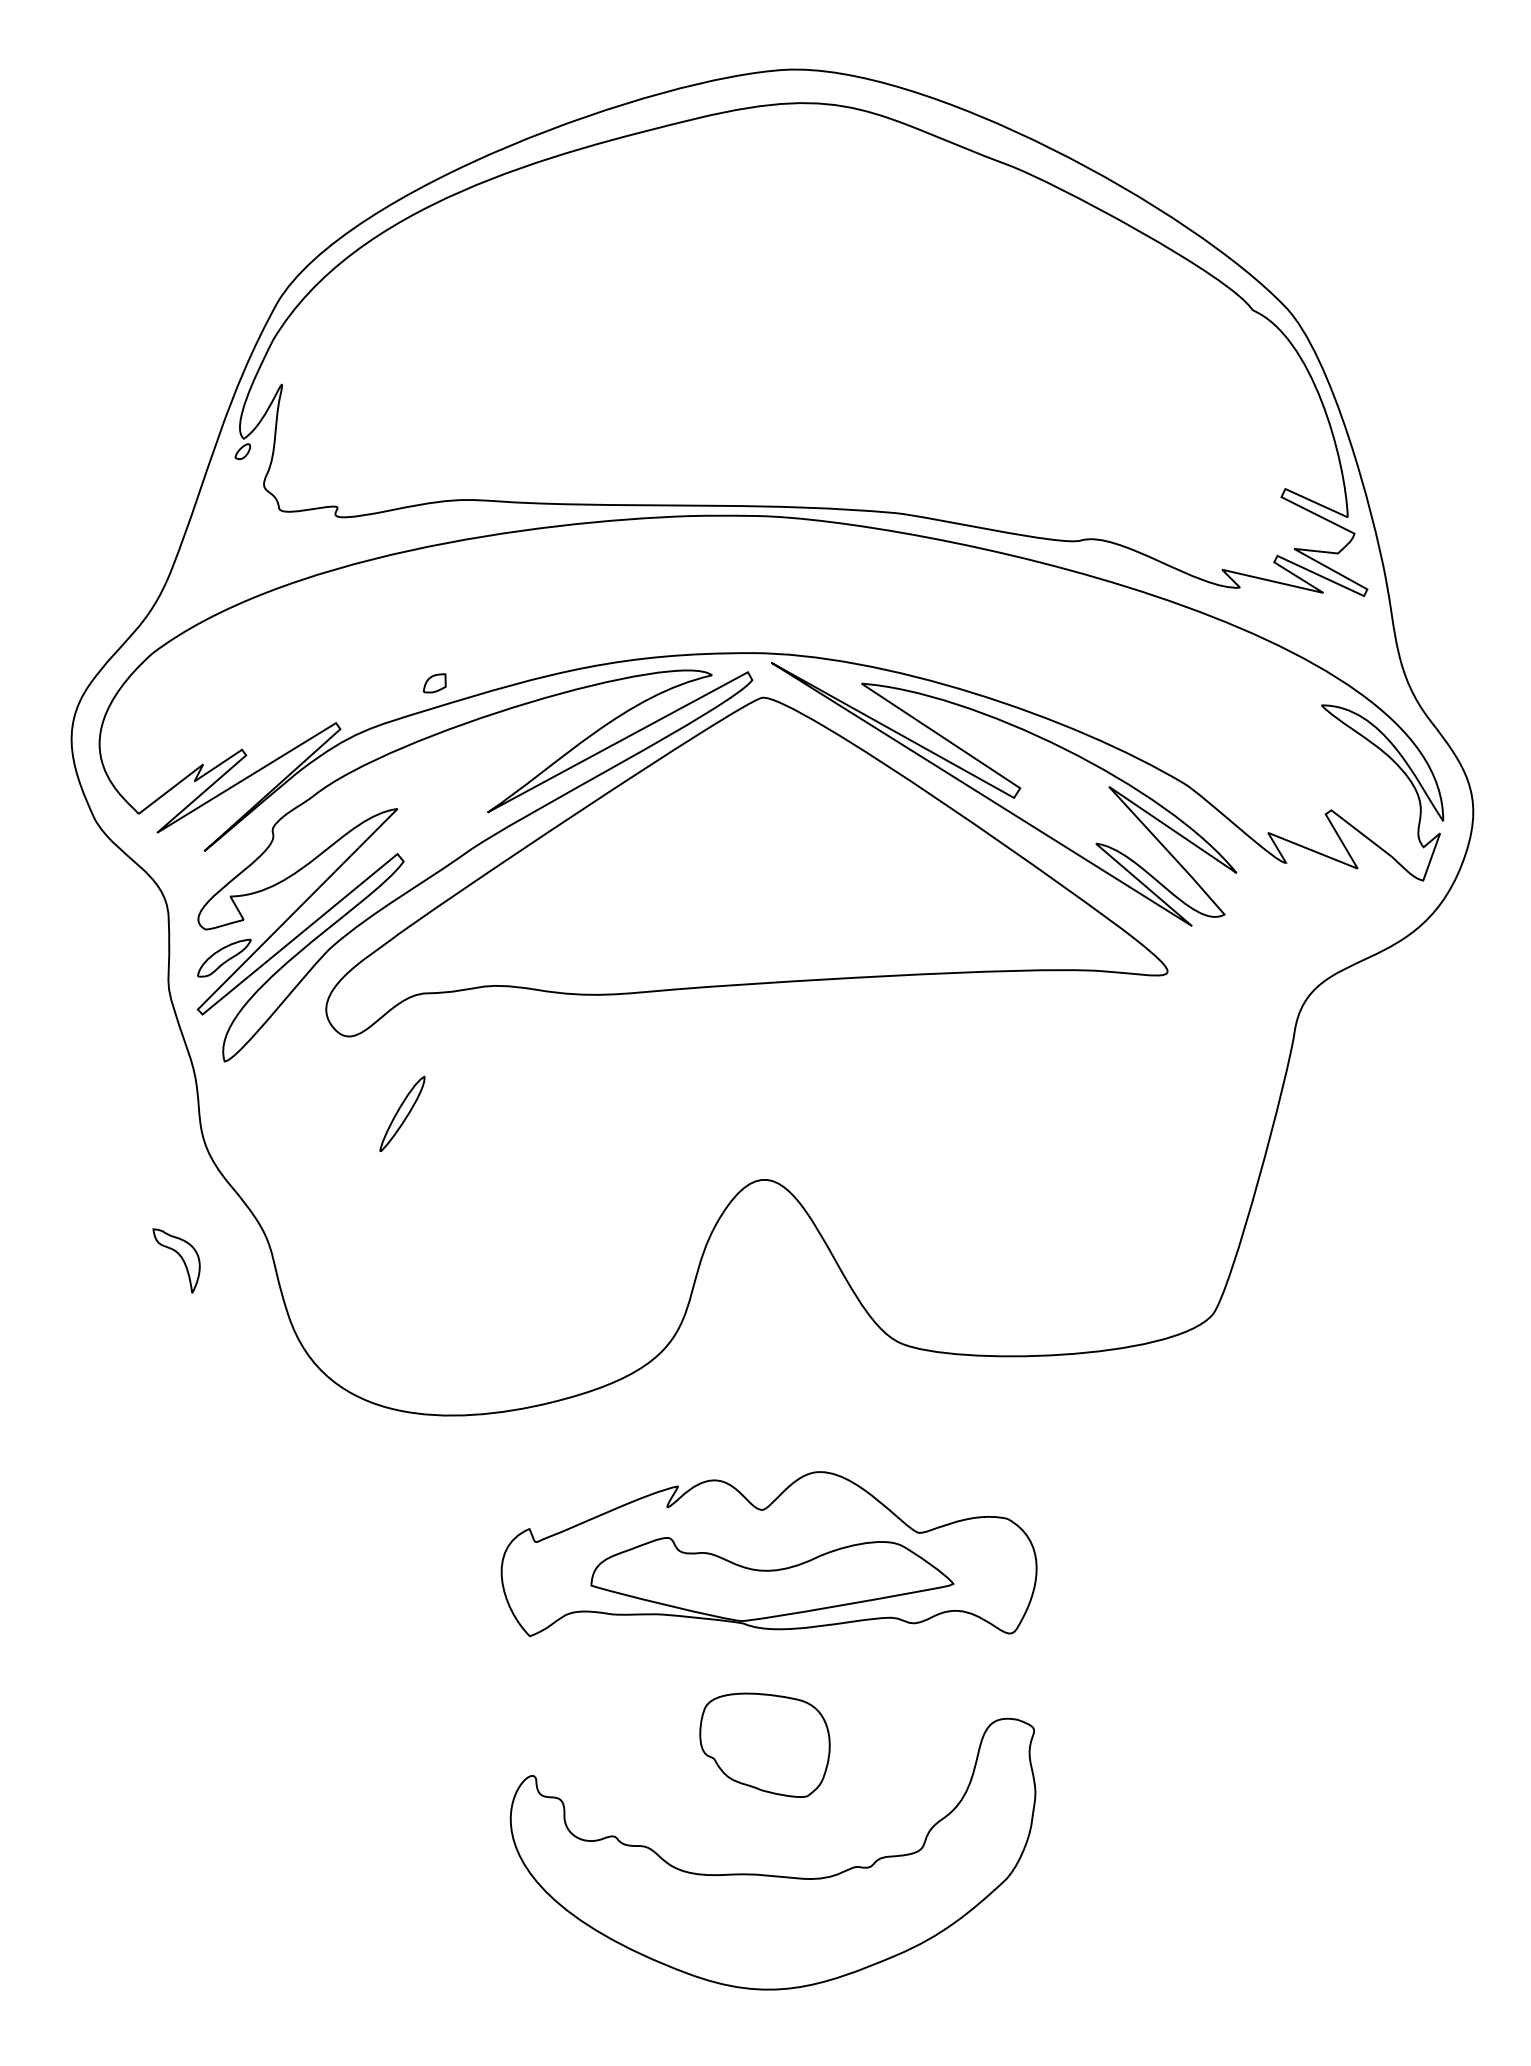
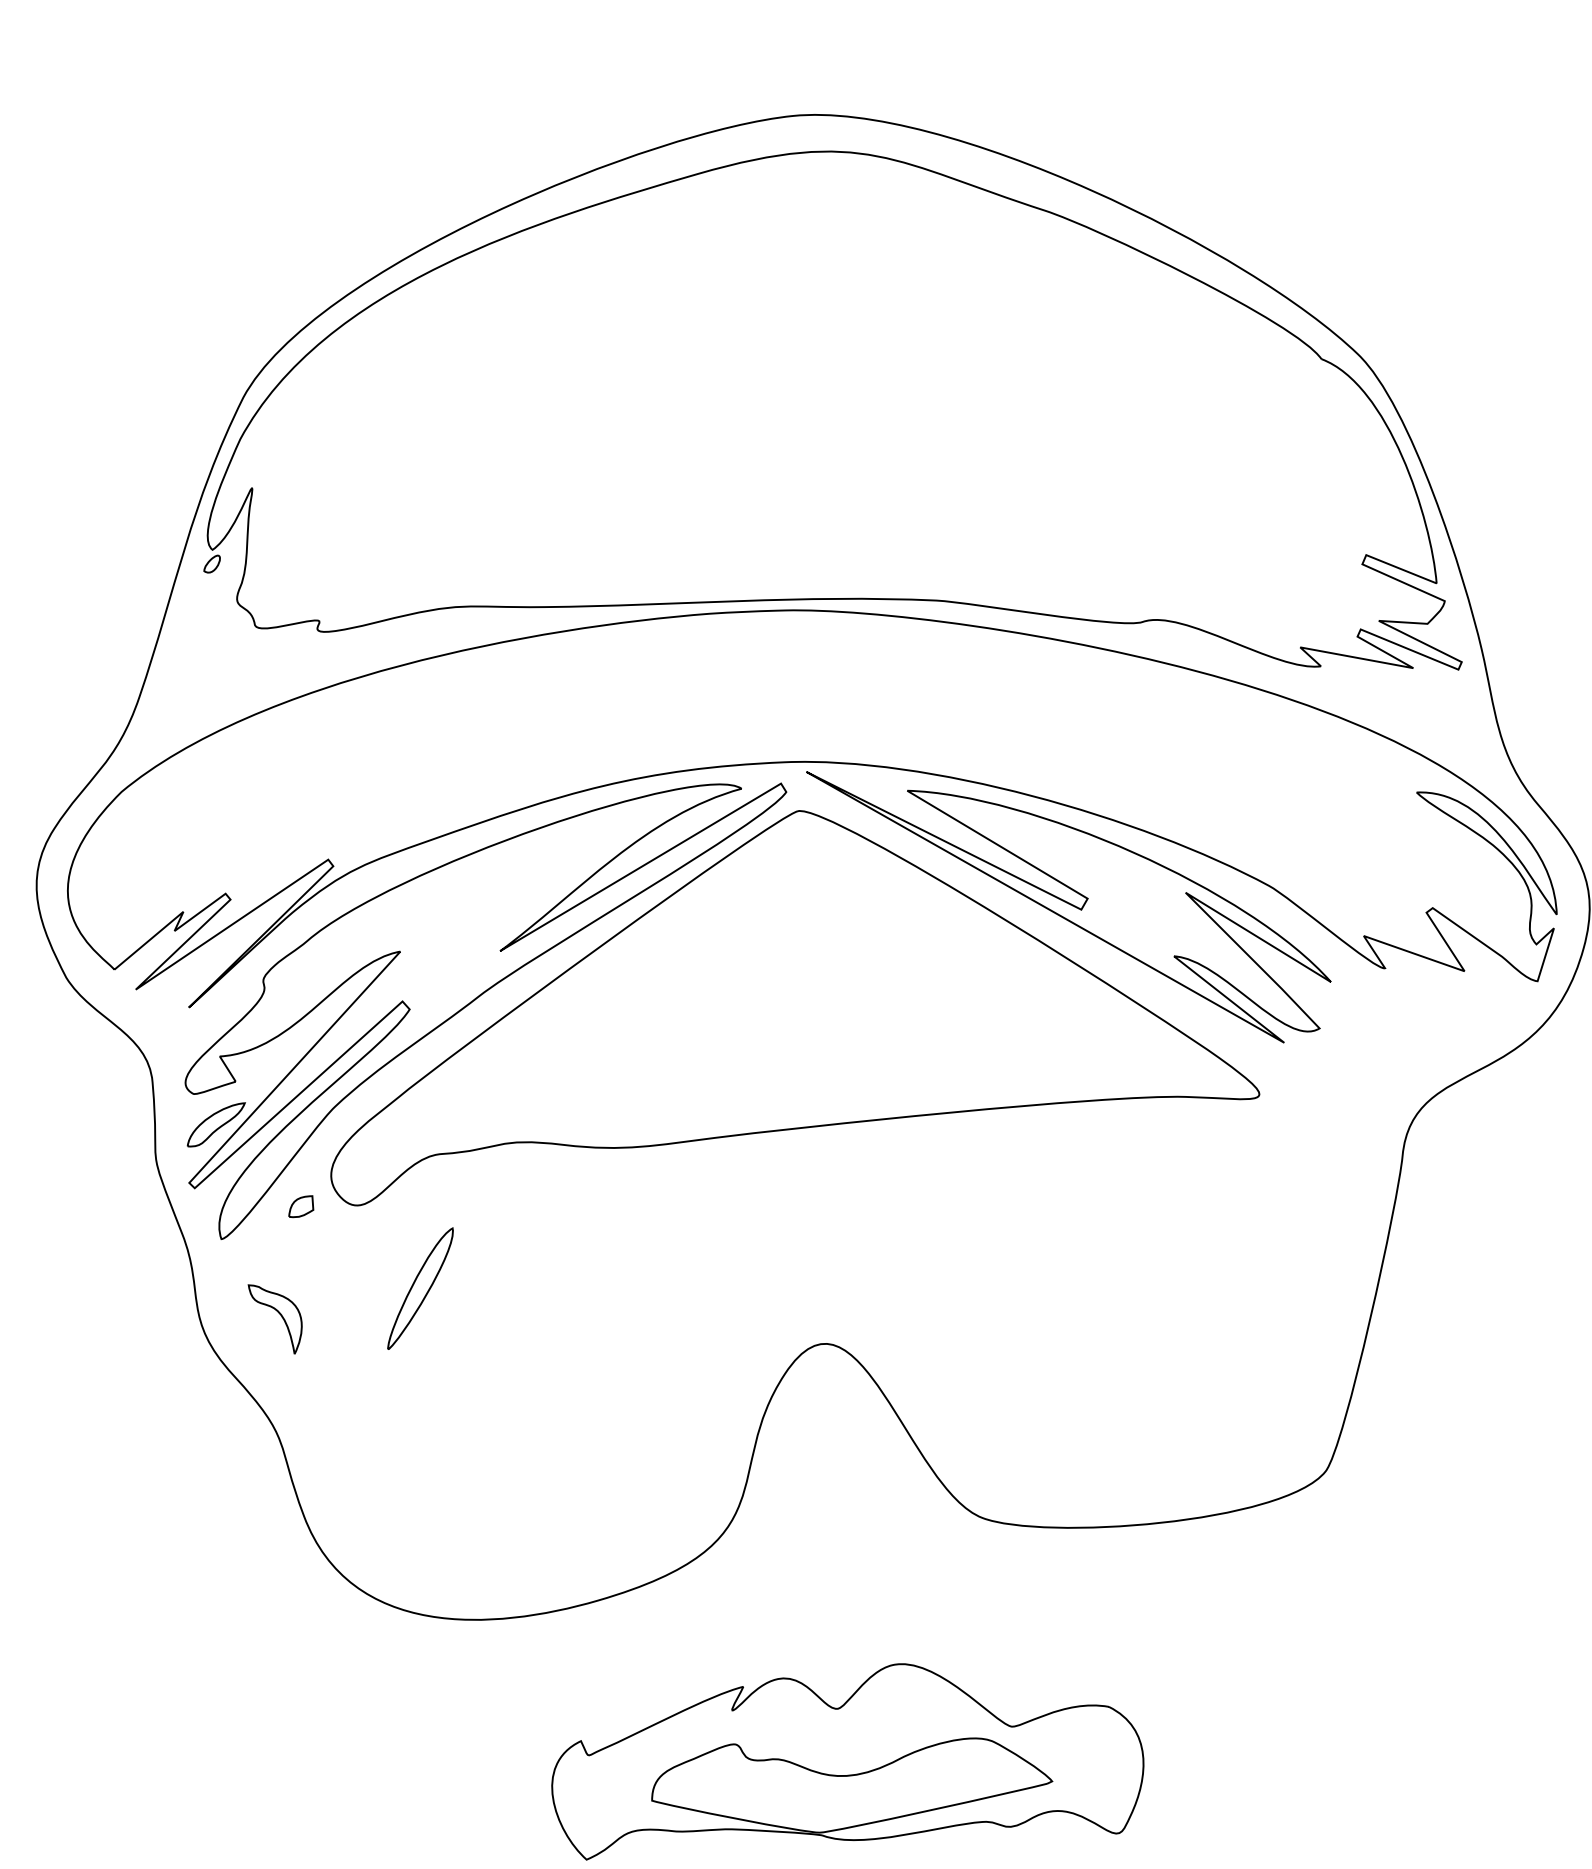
part: (434, 683) -> (300, 1206), moved
part: (402, 1113) -> (420, 1288), size x1.43
part: (176, 1260) -> (275, 1318), moved

